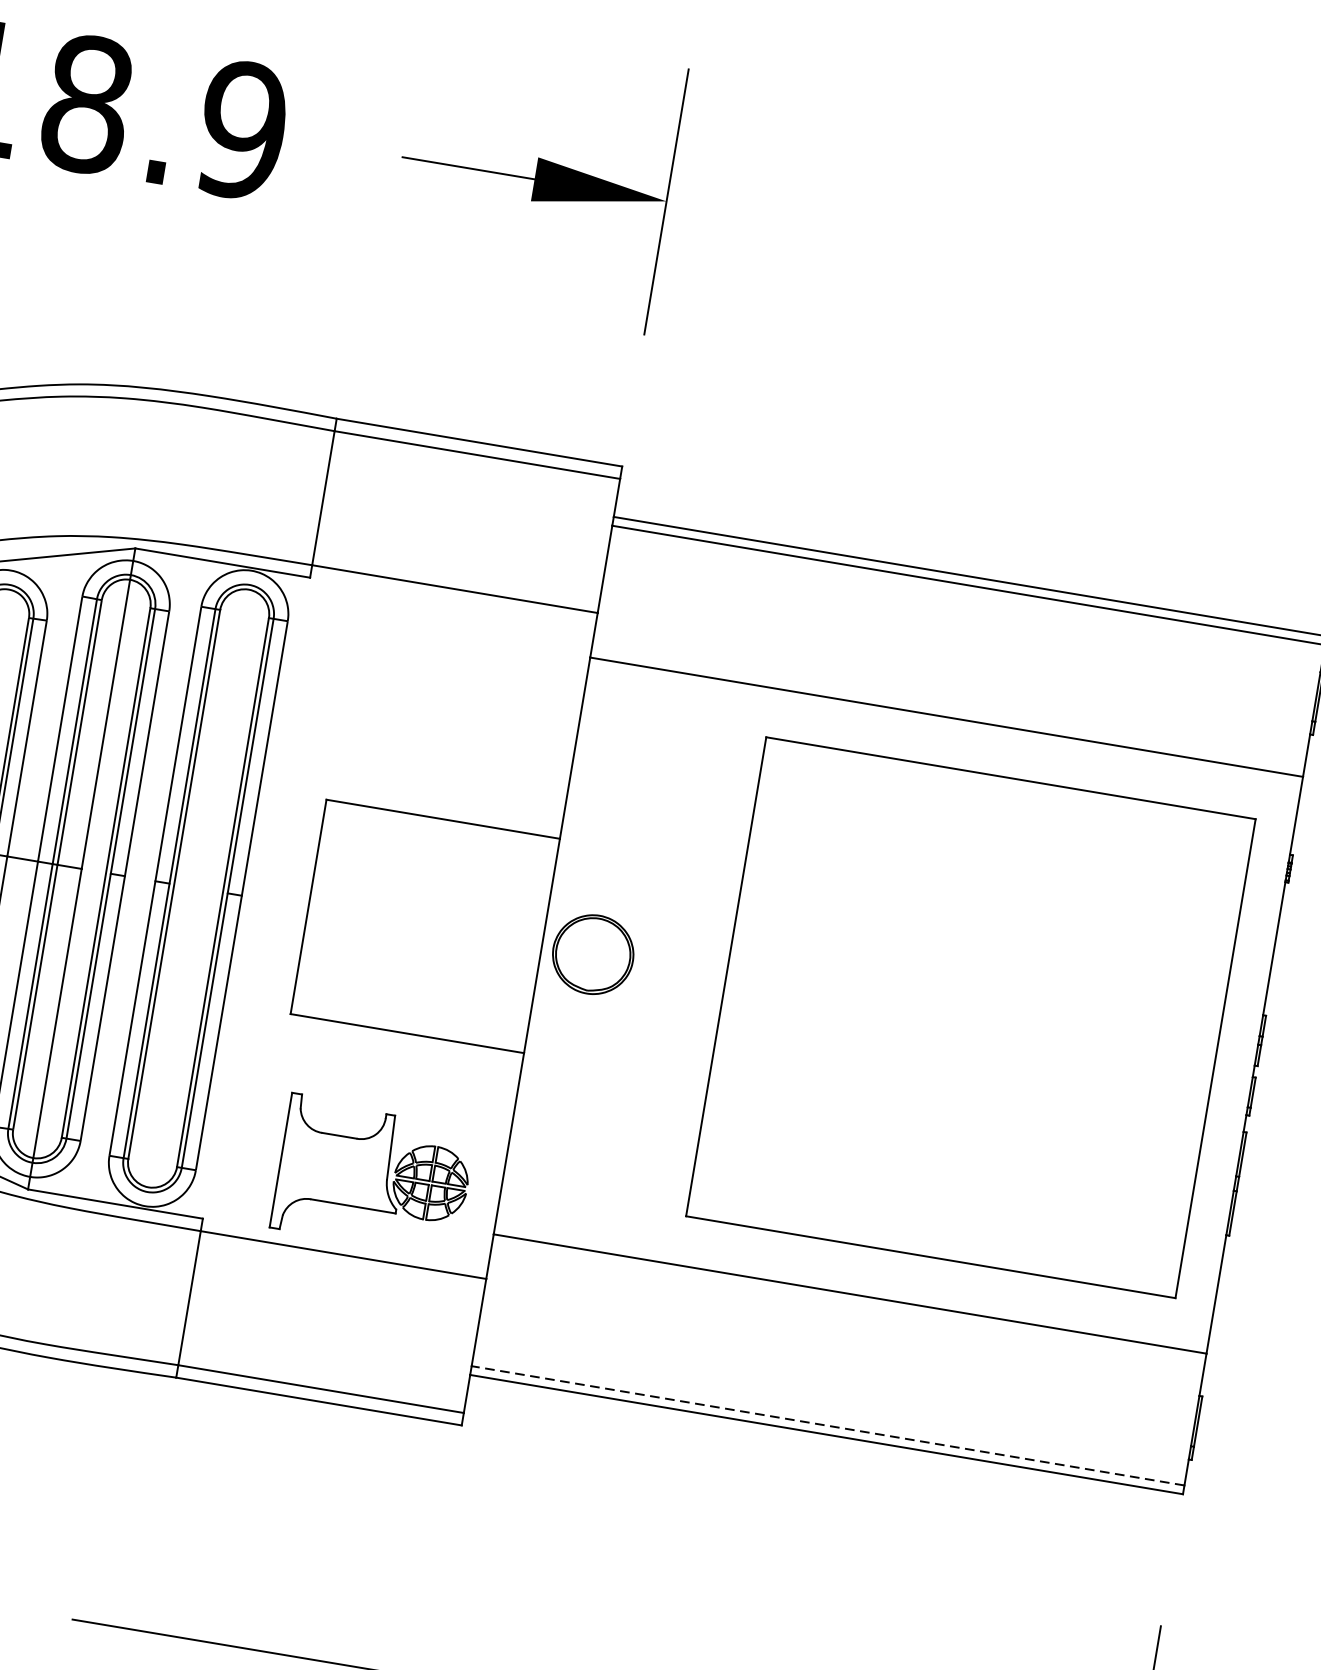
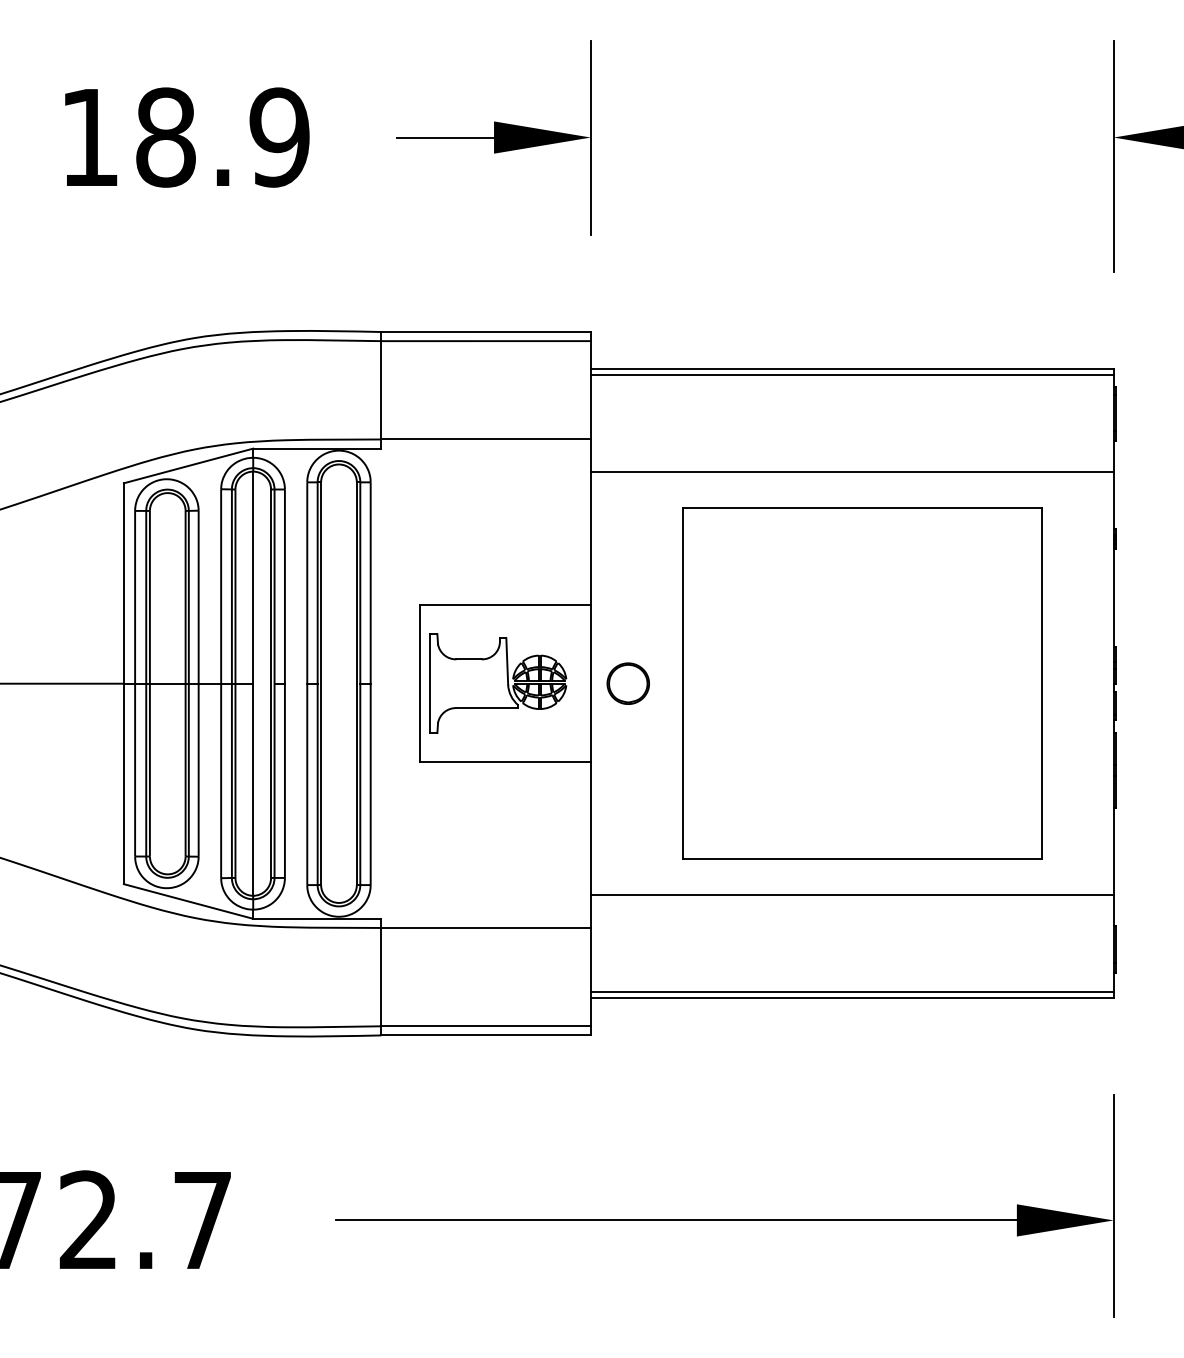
part: (592, 954) -> (627, 683), size x0.71
part: (970, 1017) -> (862, 683), moved
part: (374, 1175) -> (498, 683), moved
line: (827, 1425) -> (851, 991), dashed -> solid

